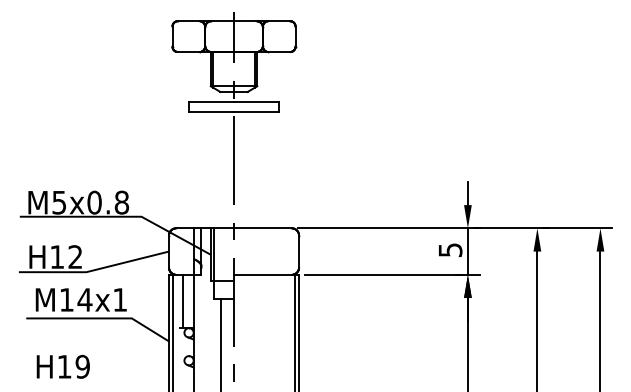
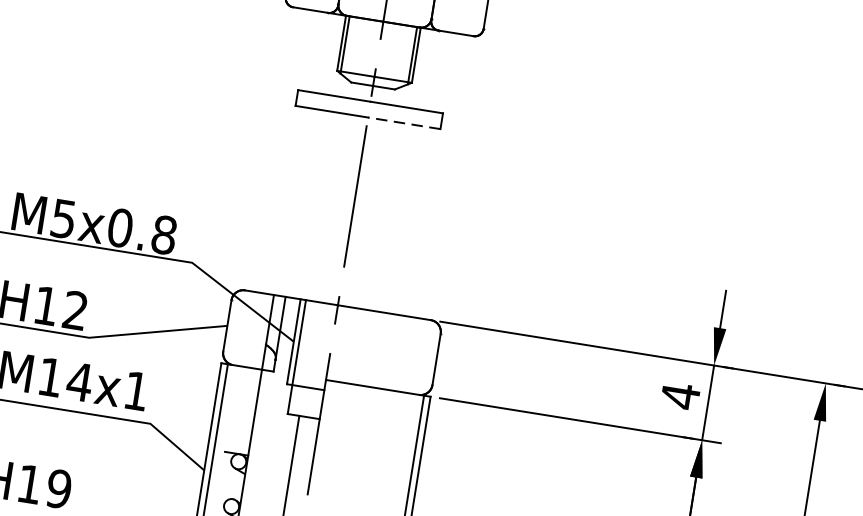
line: (256, 111) -> (404, 123), solid -> dashed
text: (450, 249) -> (680, 395), 5 -> 4
line: (182, 301) -> (236, 409), removed

